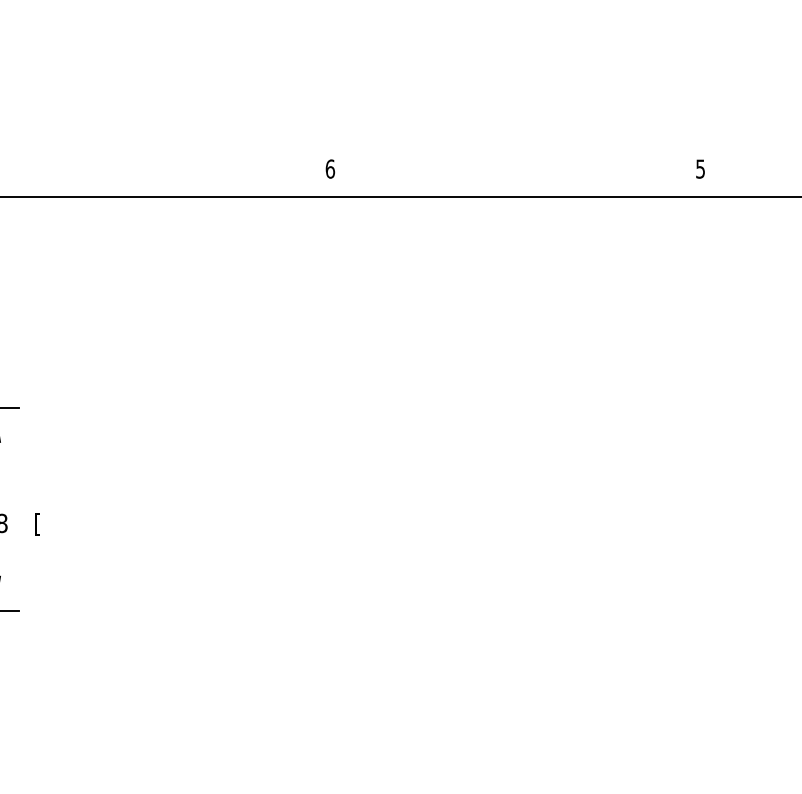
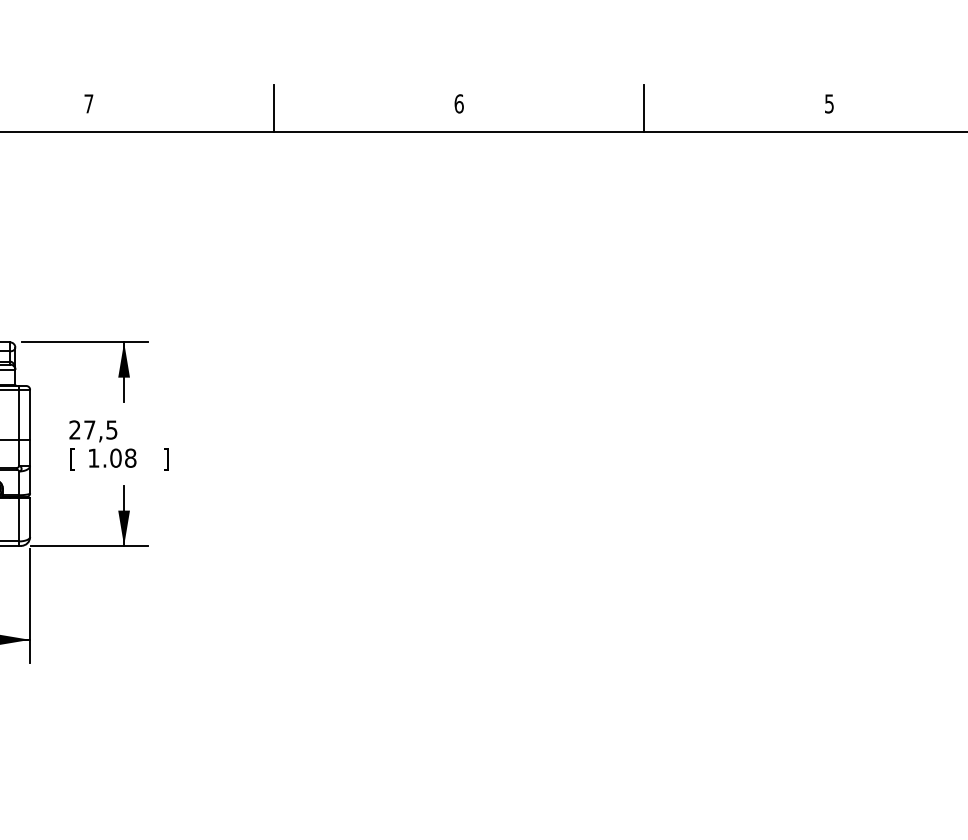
line: (145, 173) -> (274, 108), added
line: (515, 173) -> (644, 108), added
text: (37, 524) -> (166, 459), [ -> ]

